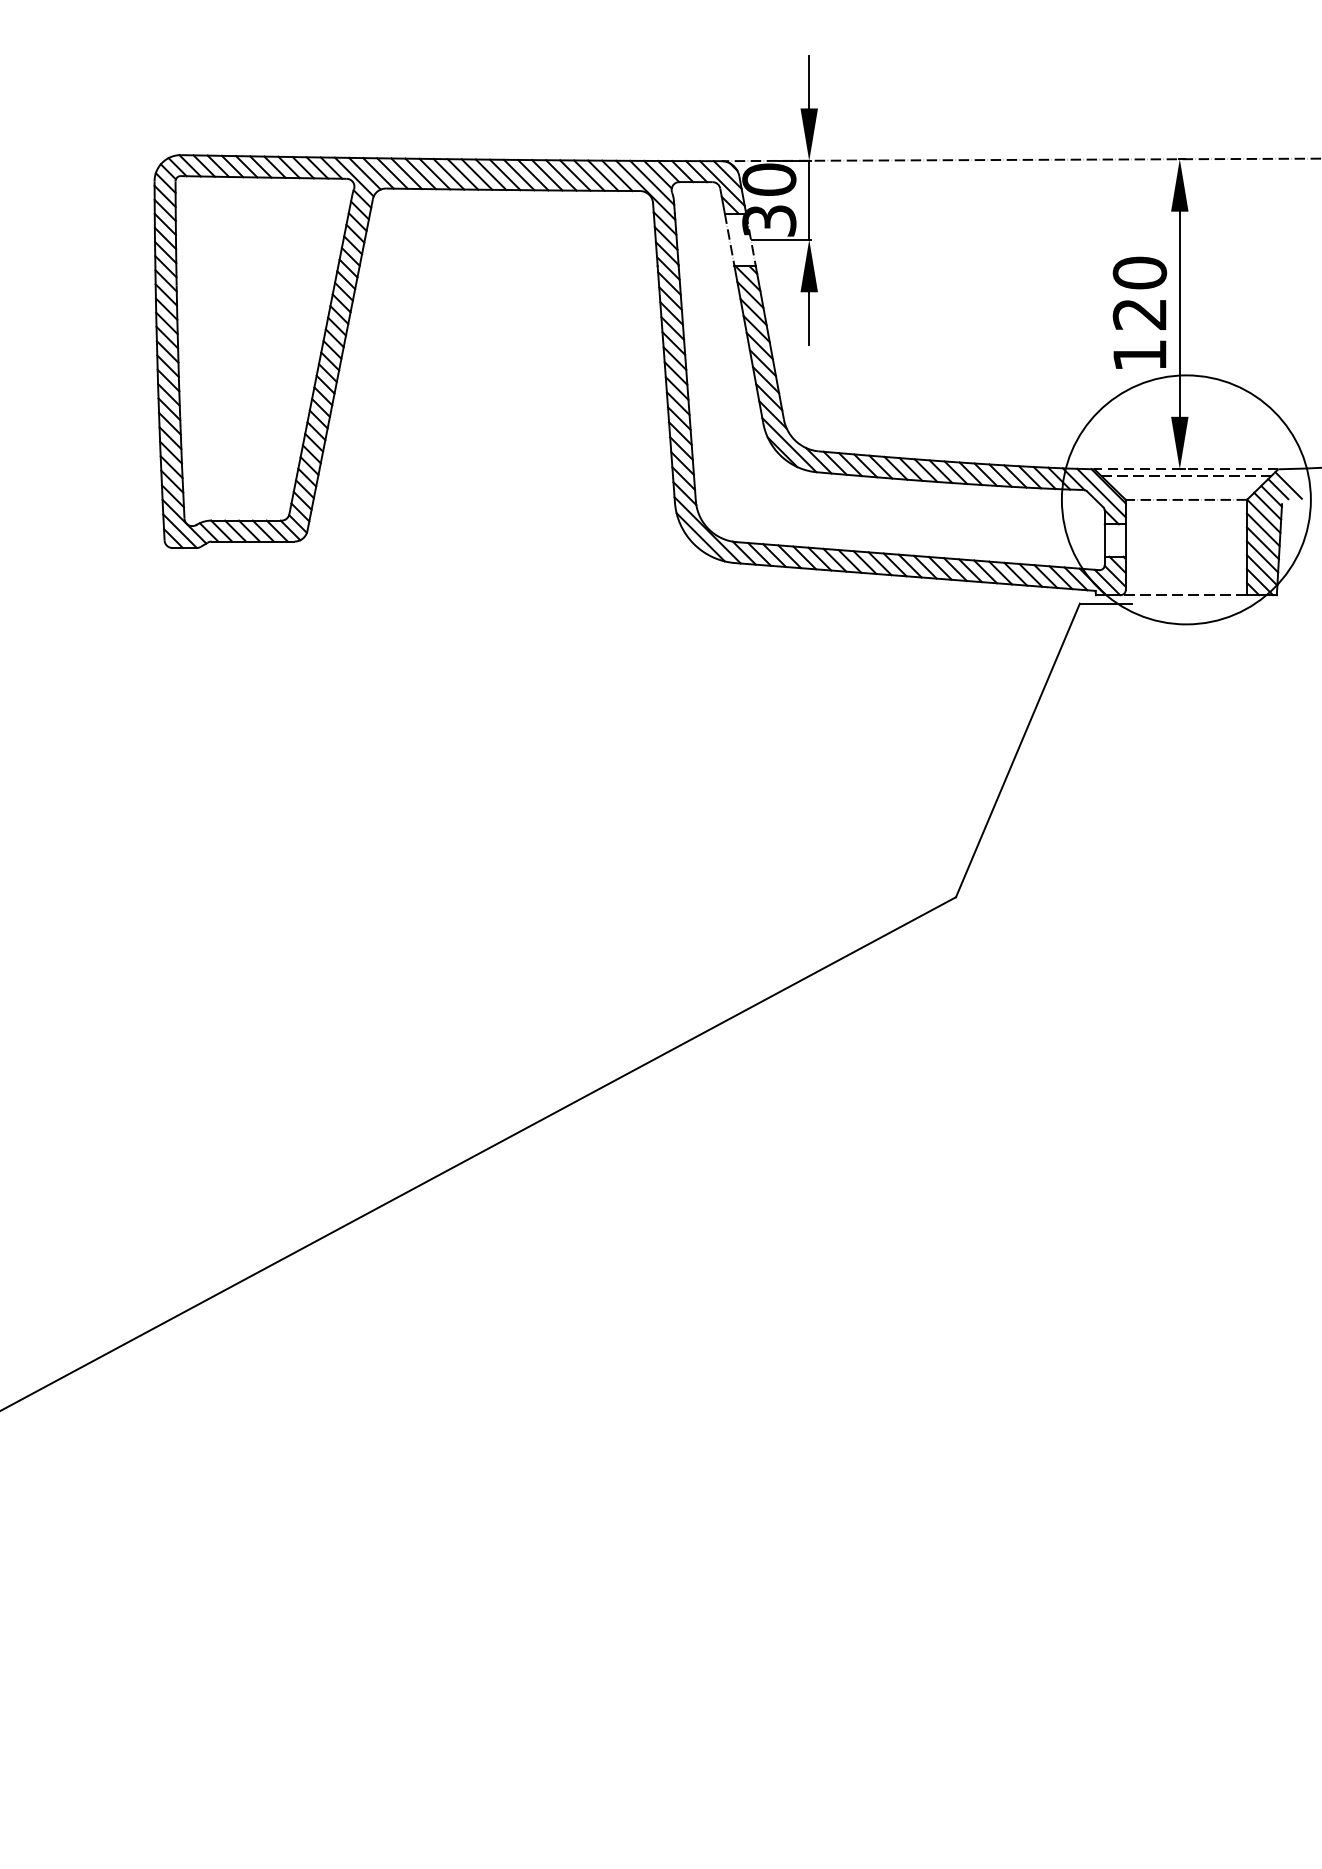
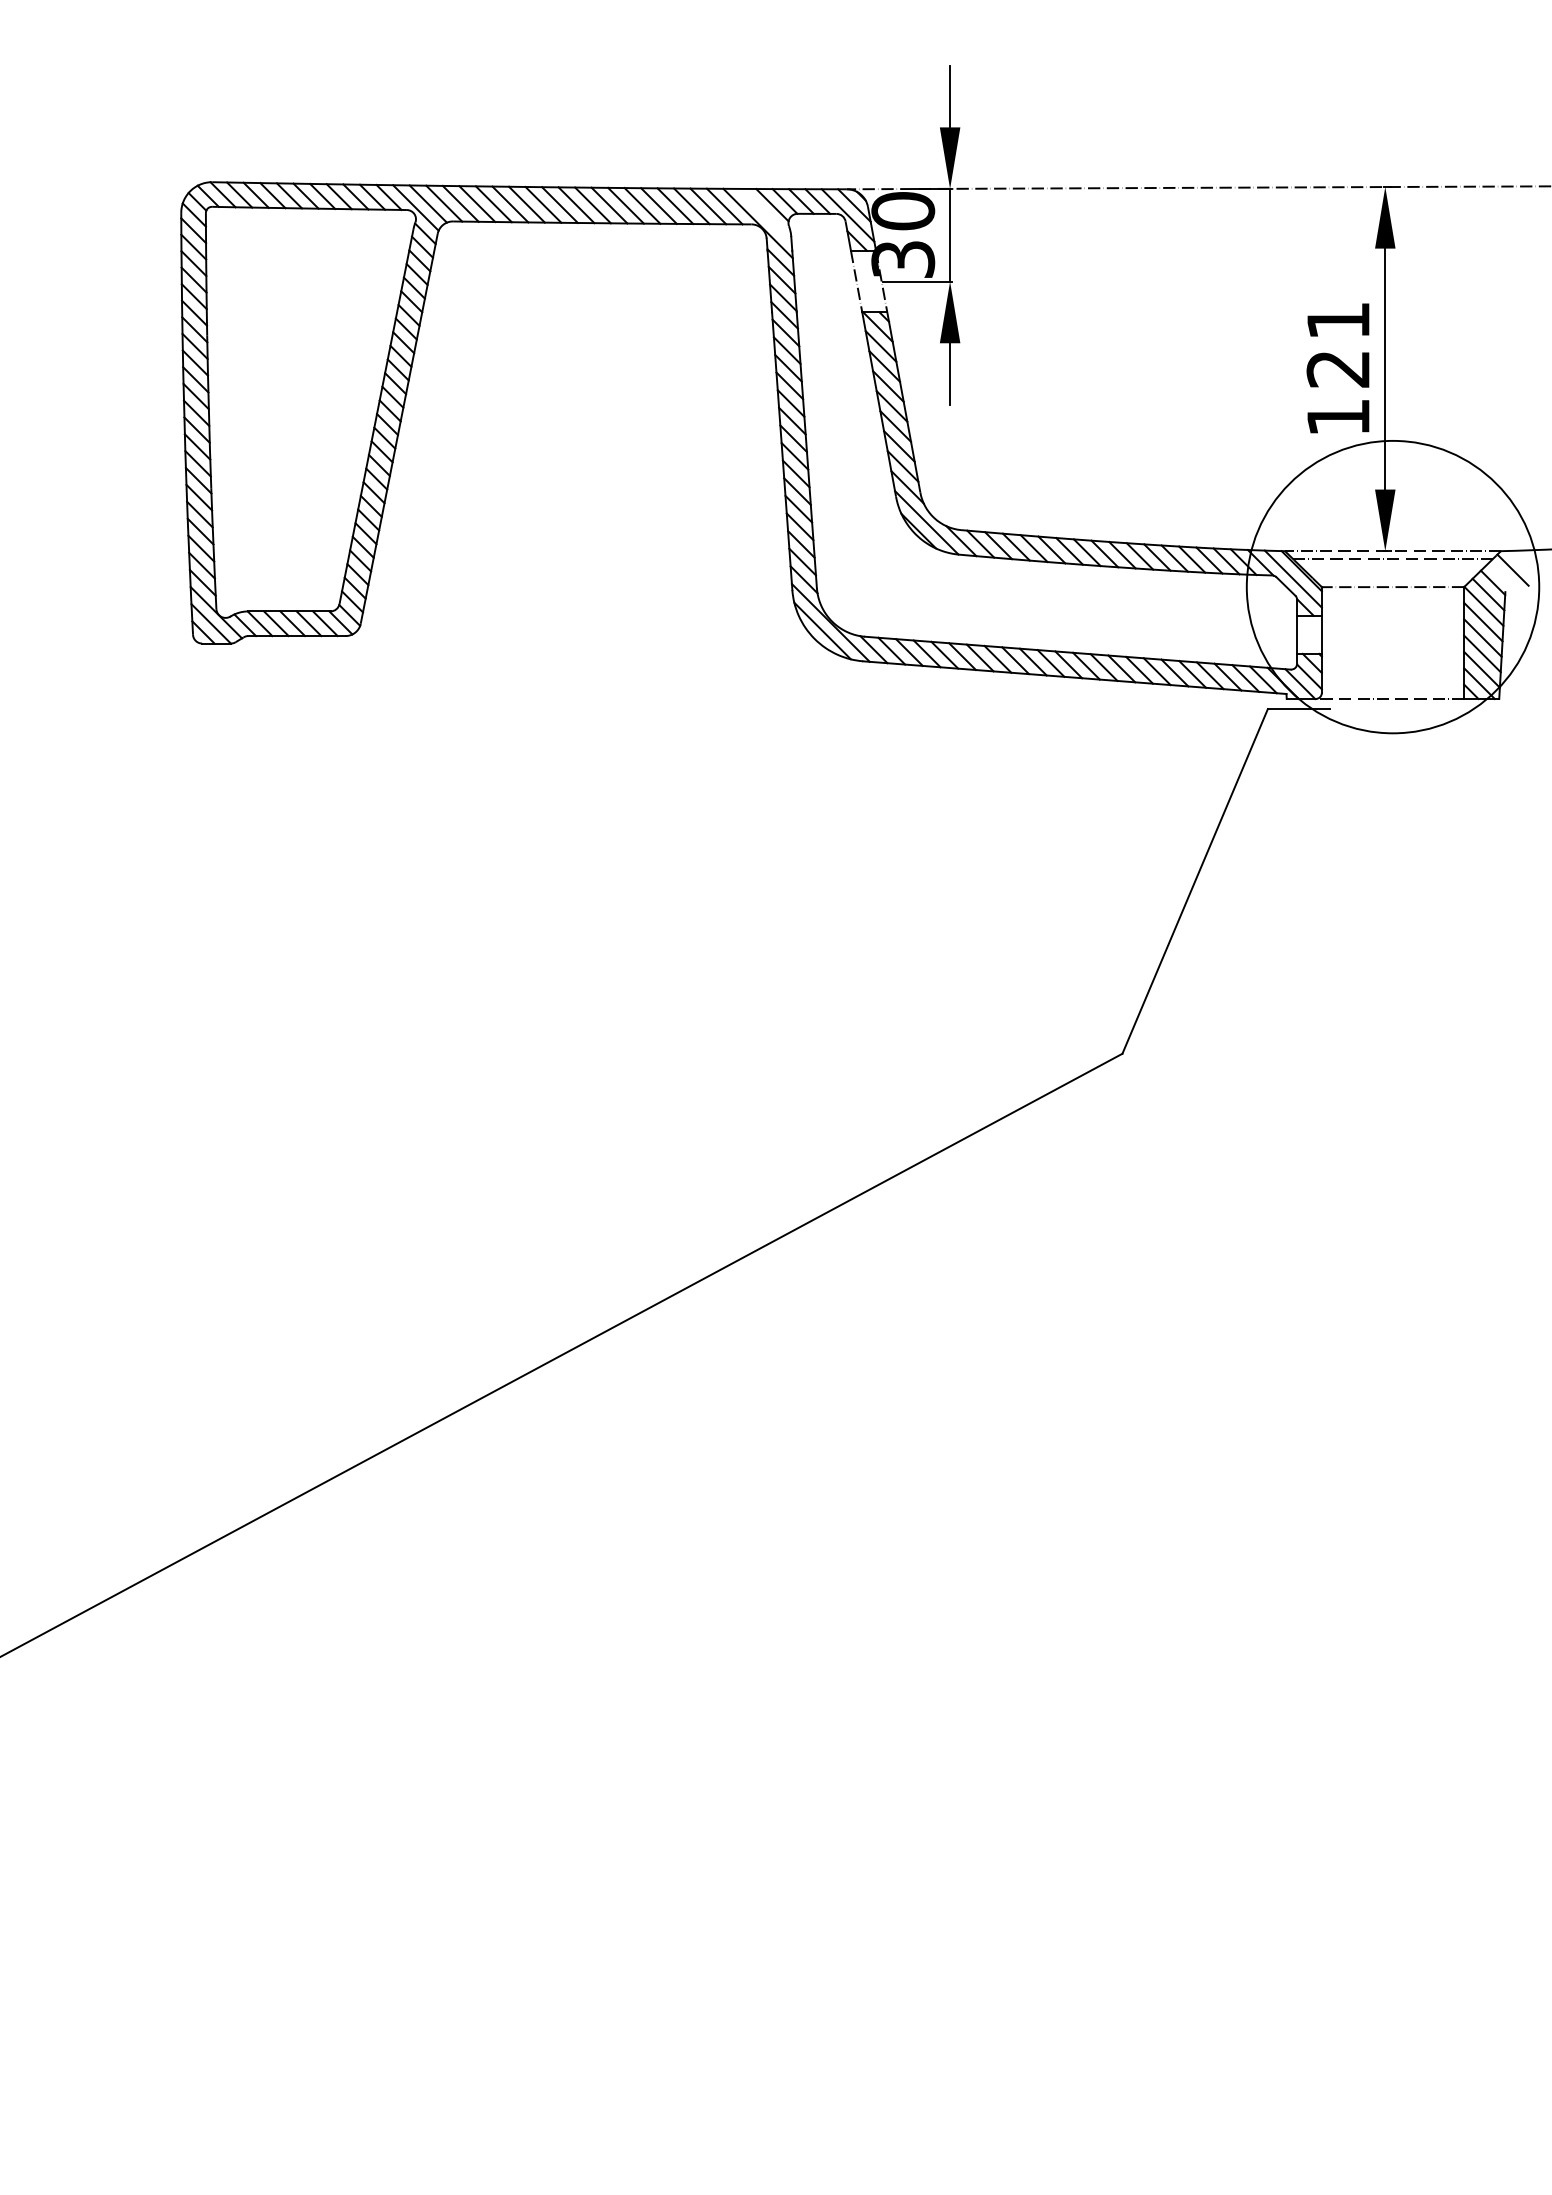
line: (652, 182) -> (765, 214), removed
text: (1139, 272) -> (1338, 320), 120 -> 121
line: (1277, 489) -> (1500, 574), removed

